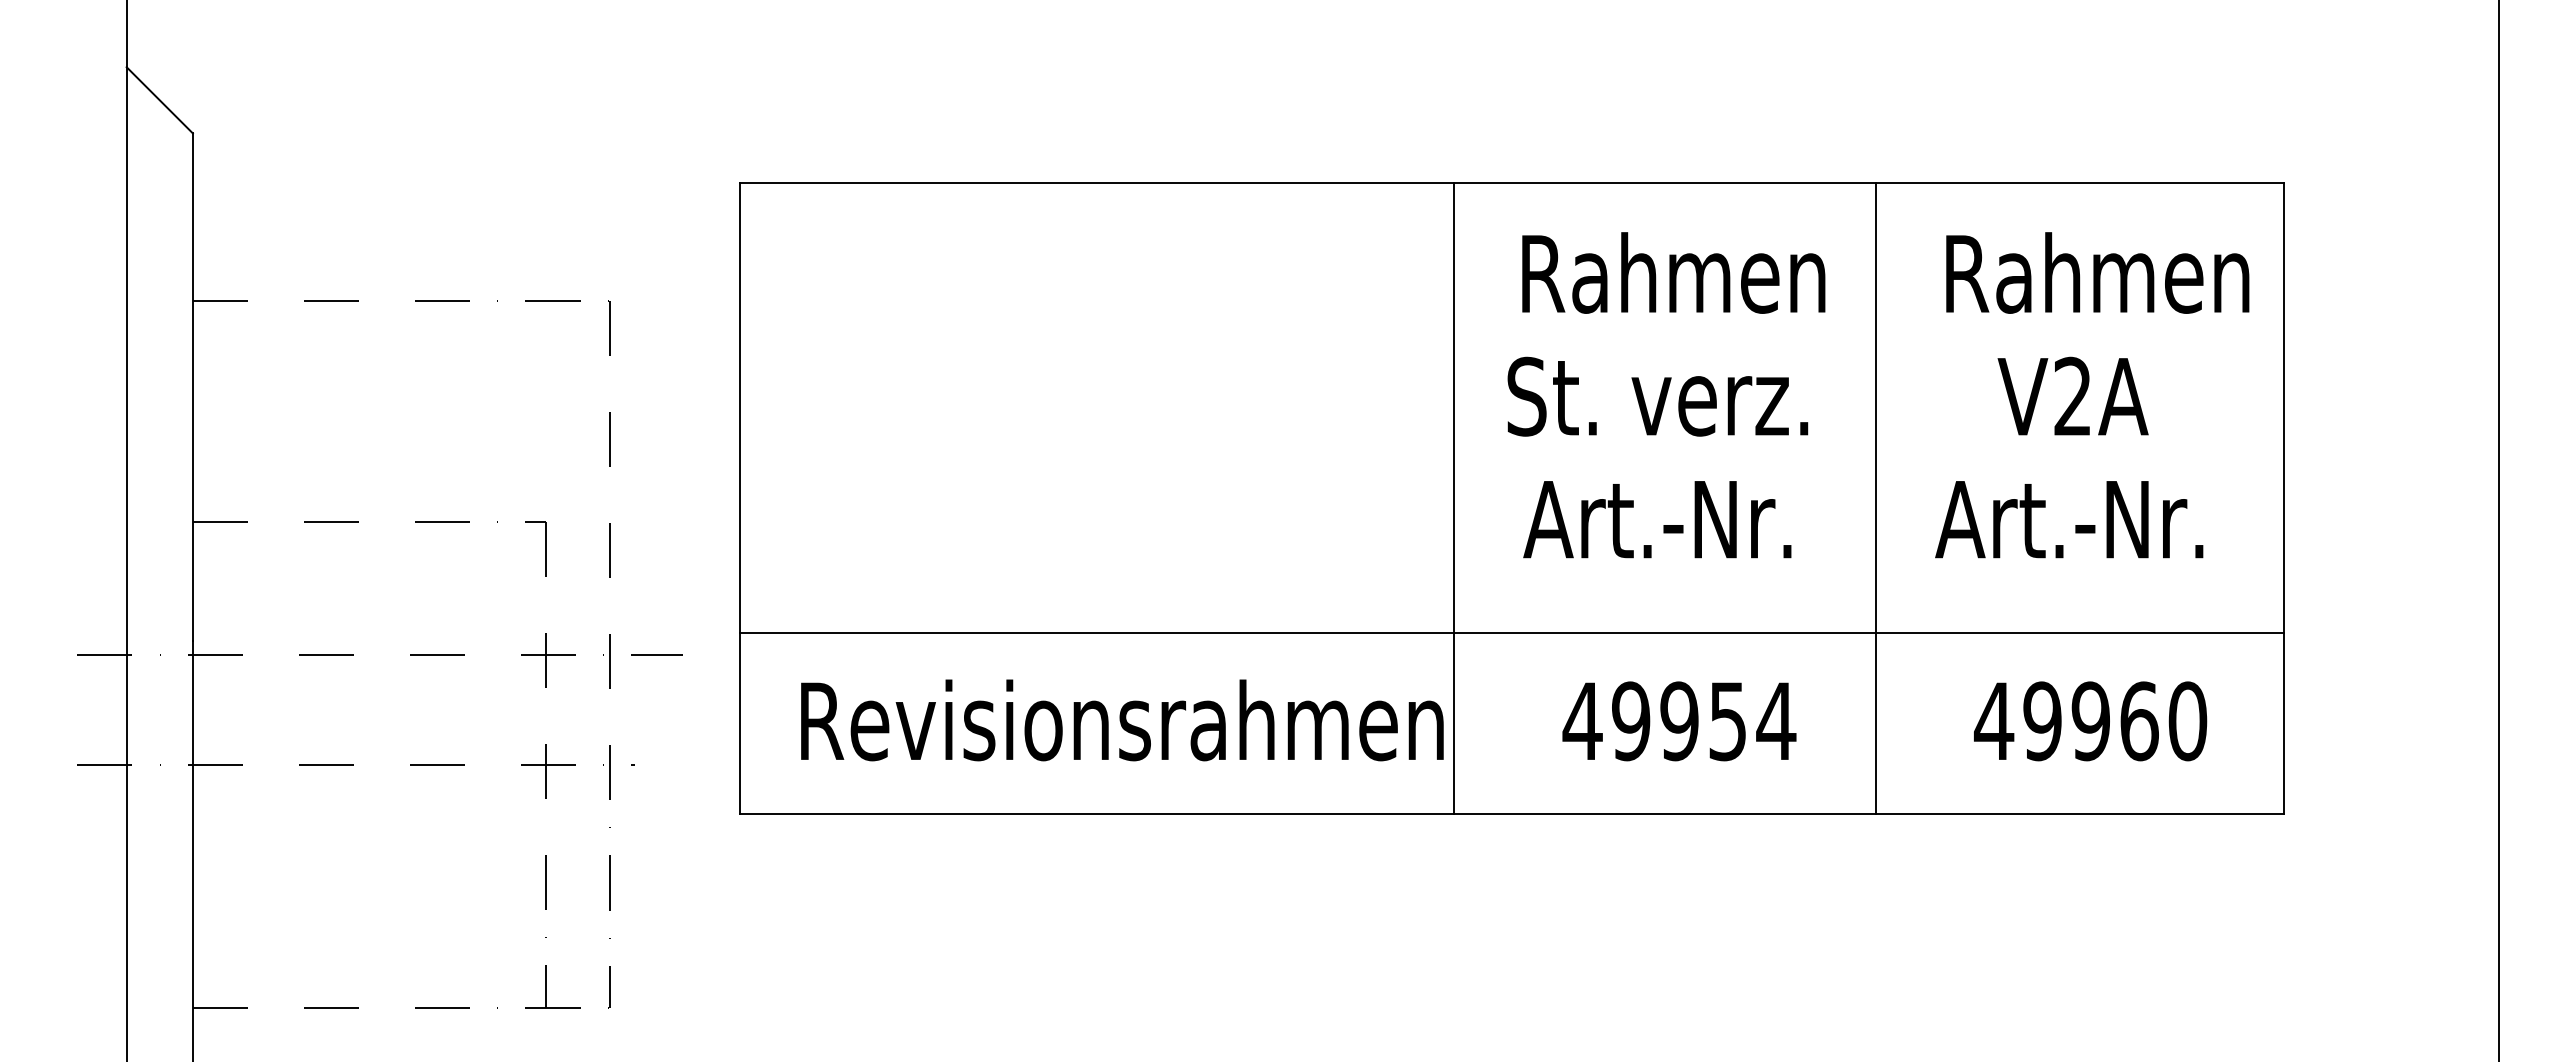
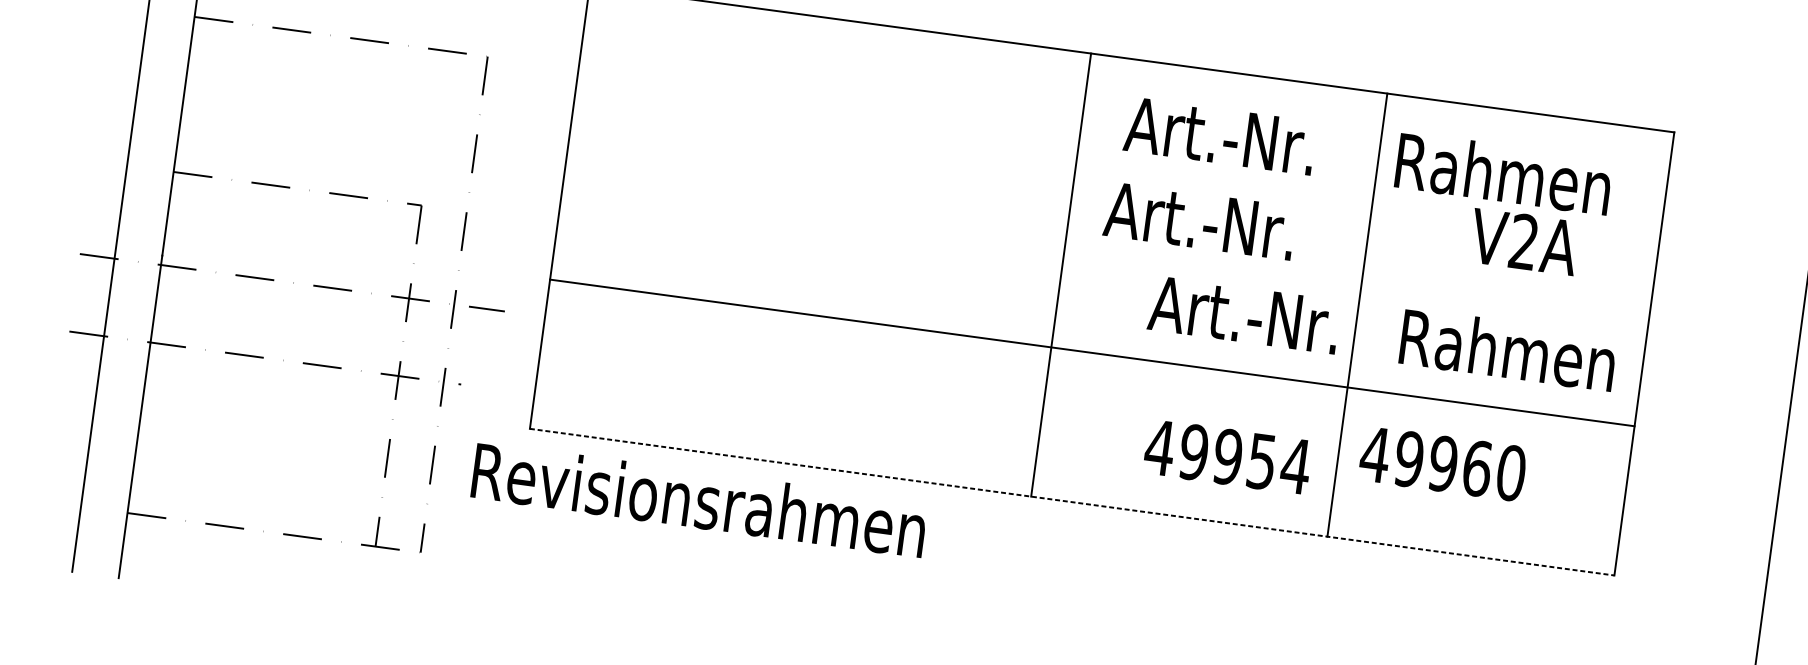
text: (1670, 272) -> (1234, 137), Rahmen -> Art.-Nr.
text: (2097, 272) -> (1503, 173), moved
text: (2072, 395) -> (1523, 241), moved
text: (1655, 396) -> (1212, 222), St. verz. -> Art.-Nr.
text: (2089, 518) -> (1505, 349), Art.-Nr. -> Rahmen
text: (1657, 519) -> (1244, 314), moved
line: (1511, 633) -> (1091, 352), moved
text: (1122, 720) -> (699, 500), moved
text: (1679, 721) -> (1227, 457), moved
text: (2090, 721) -> (1442, 464), moved
line: (1512, 813) -> (1072, 501), solid -> dashed

